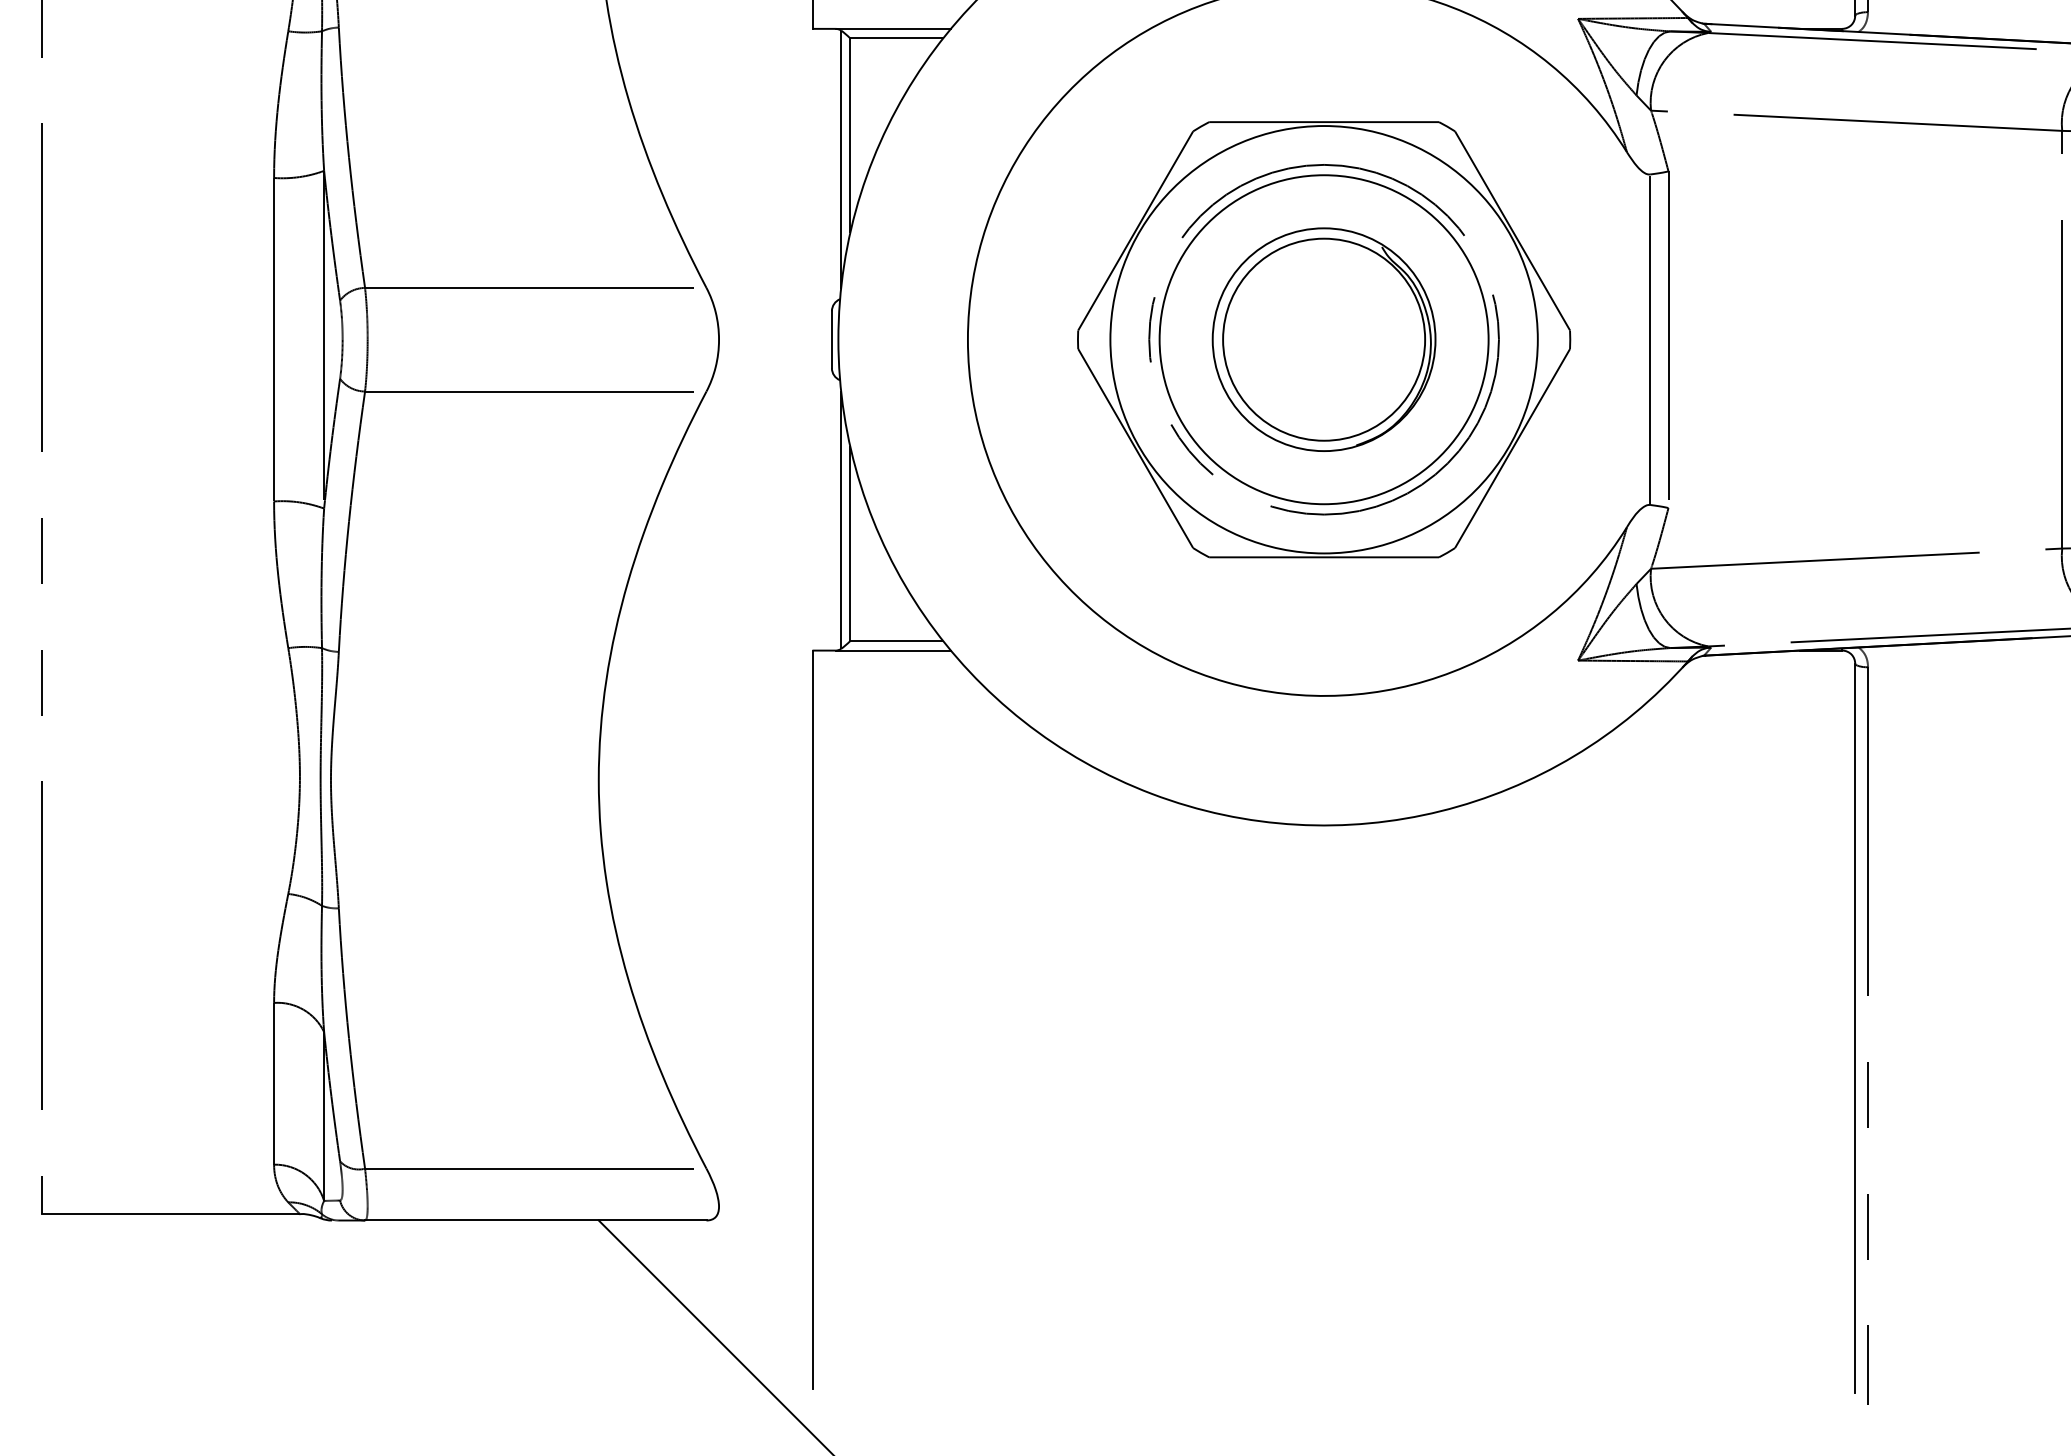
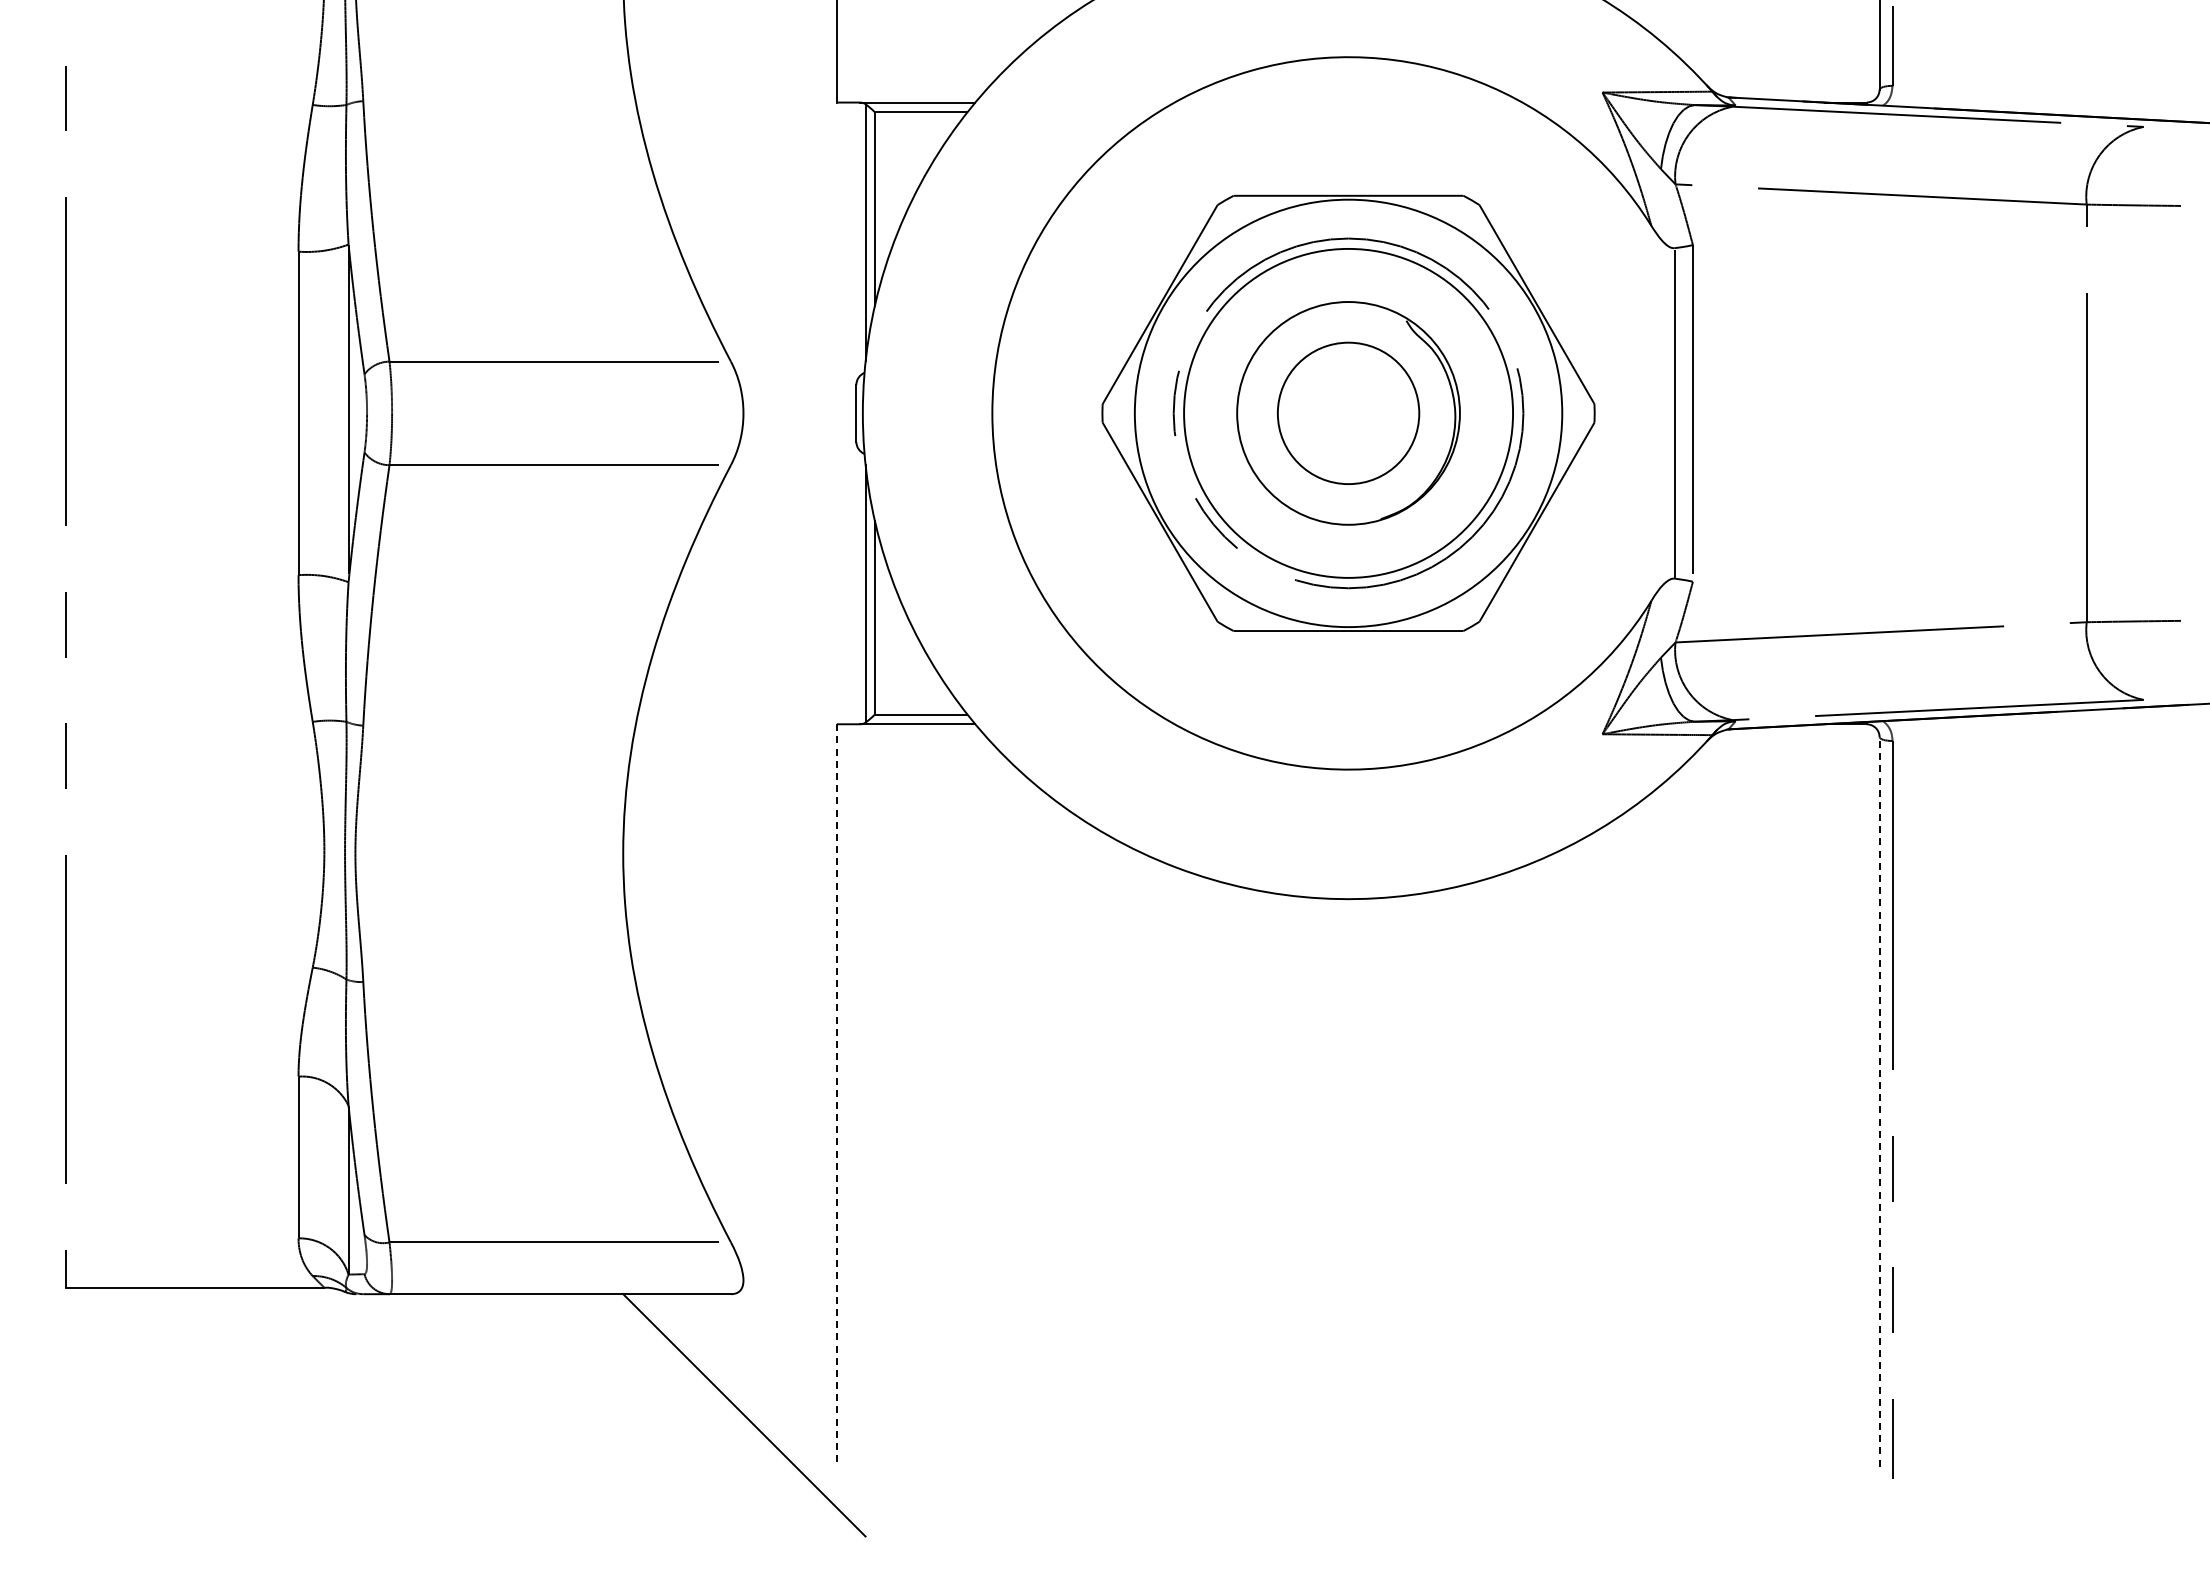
circle: (1324, 339) -> (1348, 413), size x0.7
line: (812, 1020) -> (836, 1094), solid -> dashed
line: (1855, 1027) -> (1879, 1101), solid -> dashed

